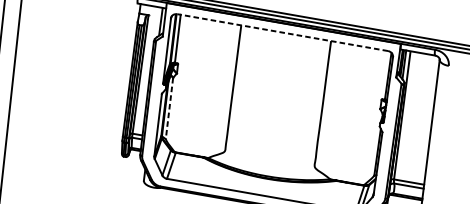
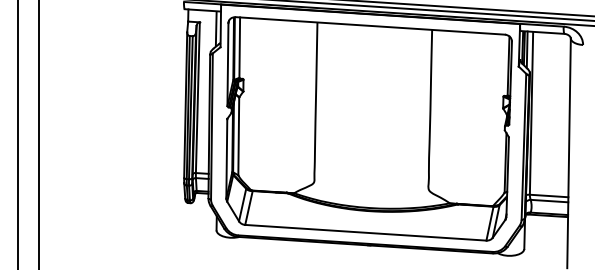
line: (282, 32) -> (370, 25), dashed -> solid
line: (169, 108) -> (238, 136), dashed -> solid

